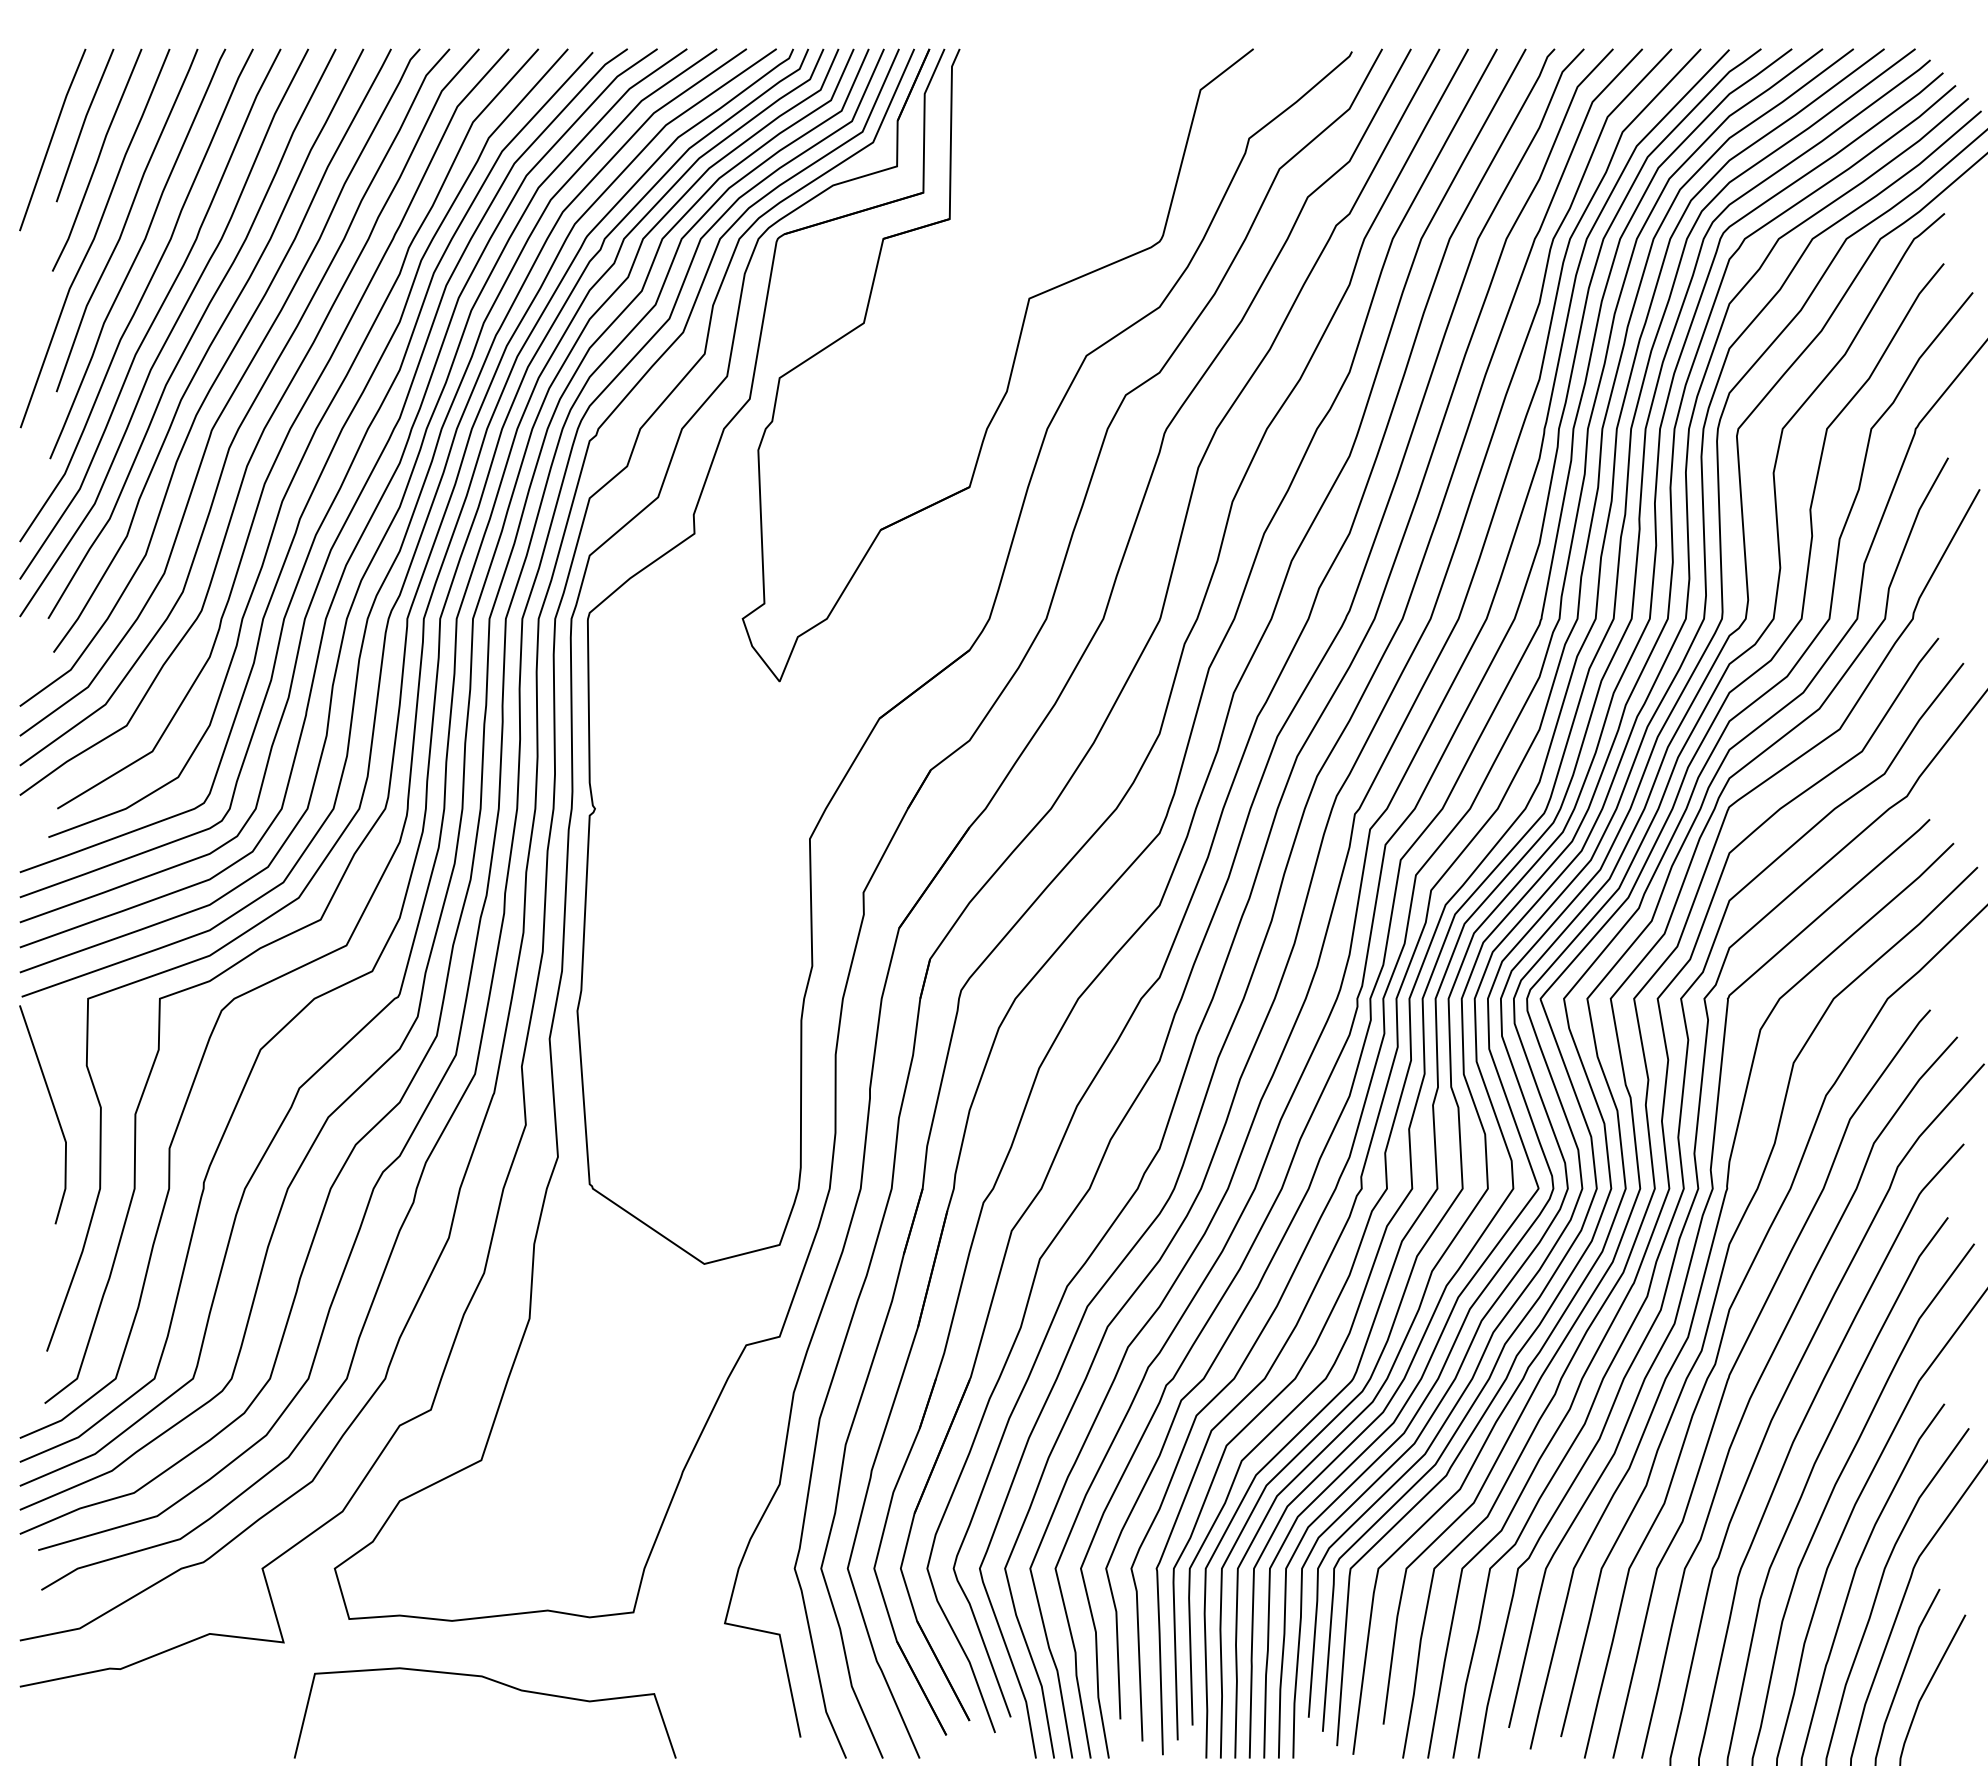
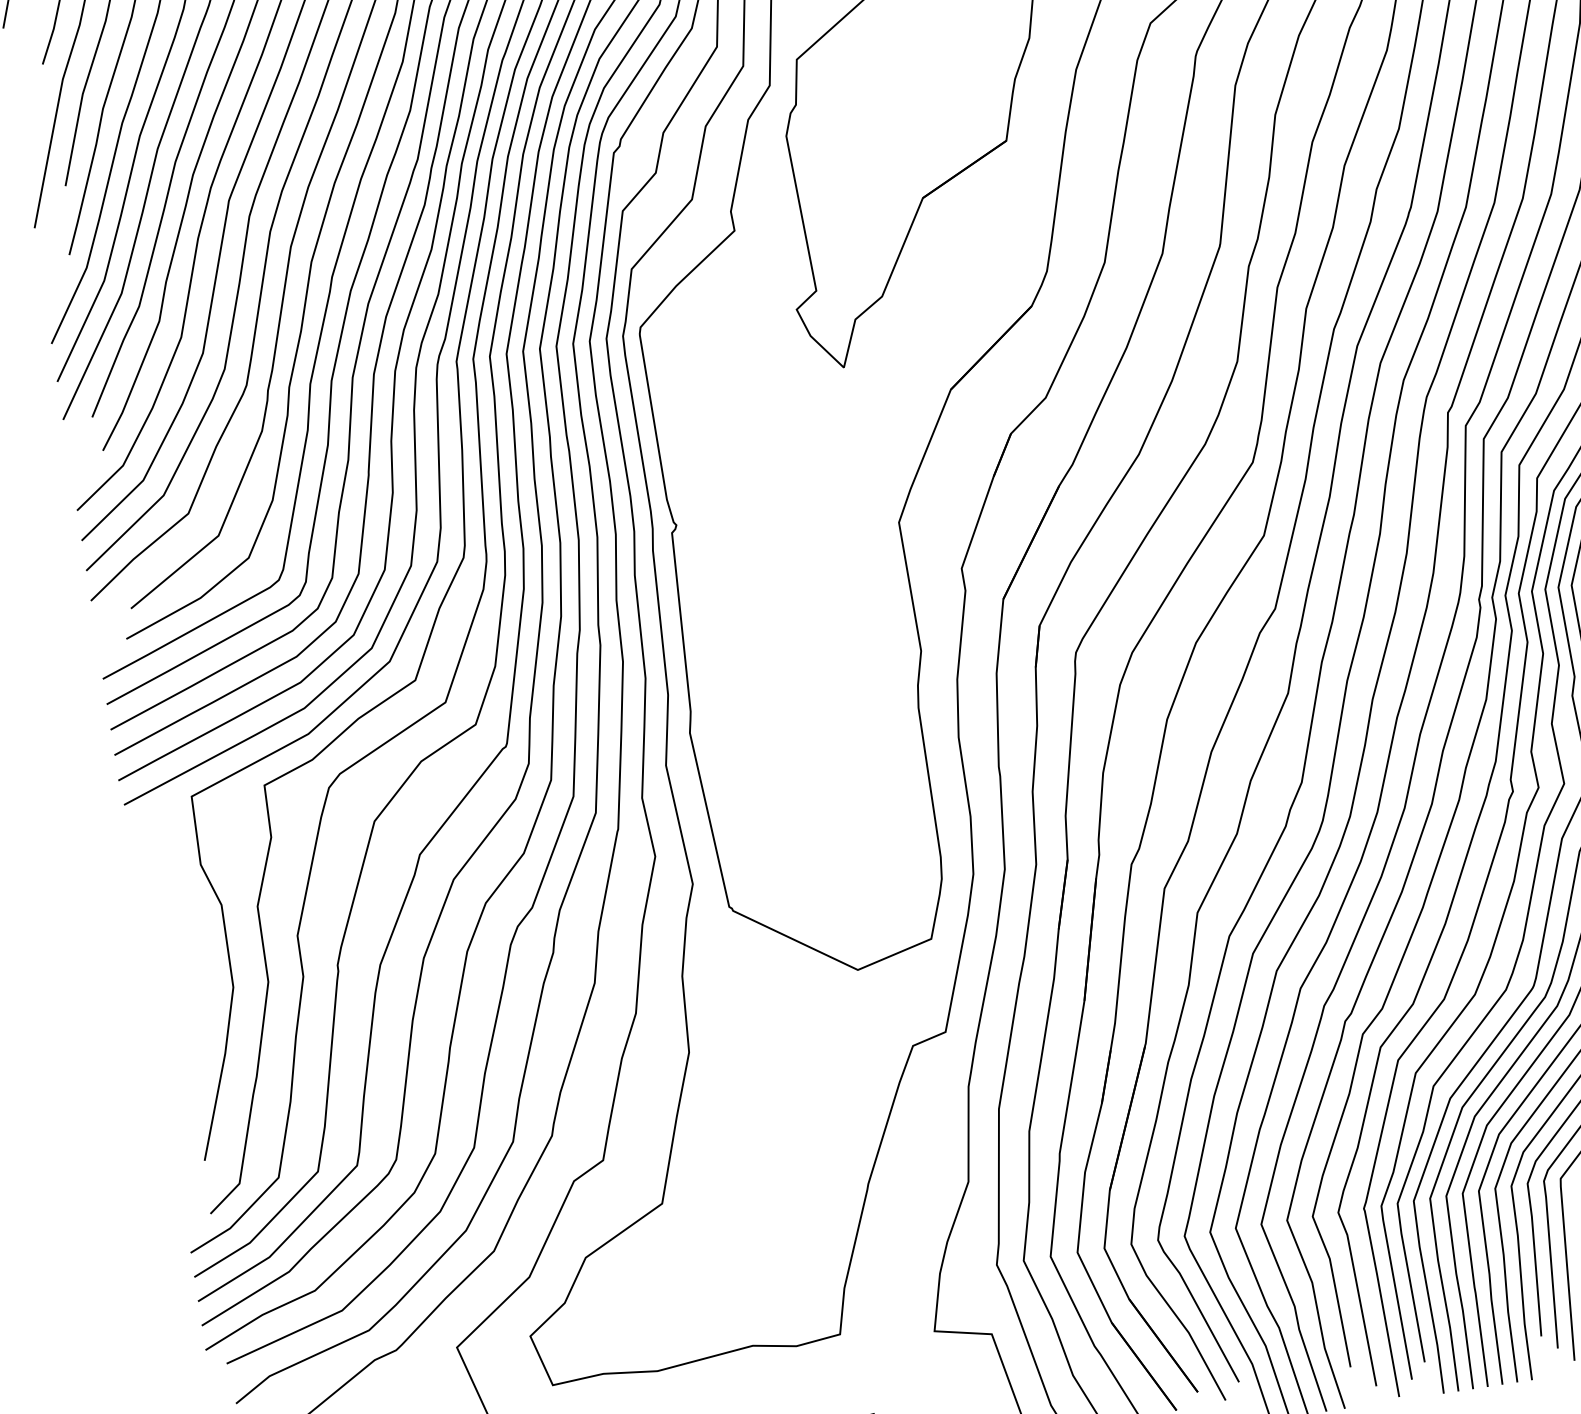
line: (54, 1111) -> (175, 916), removed

